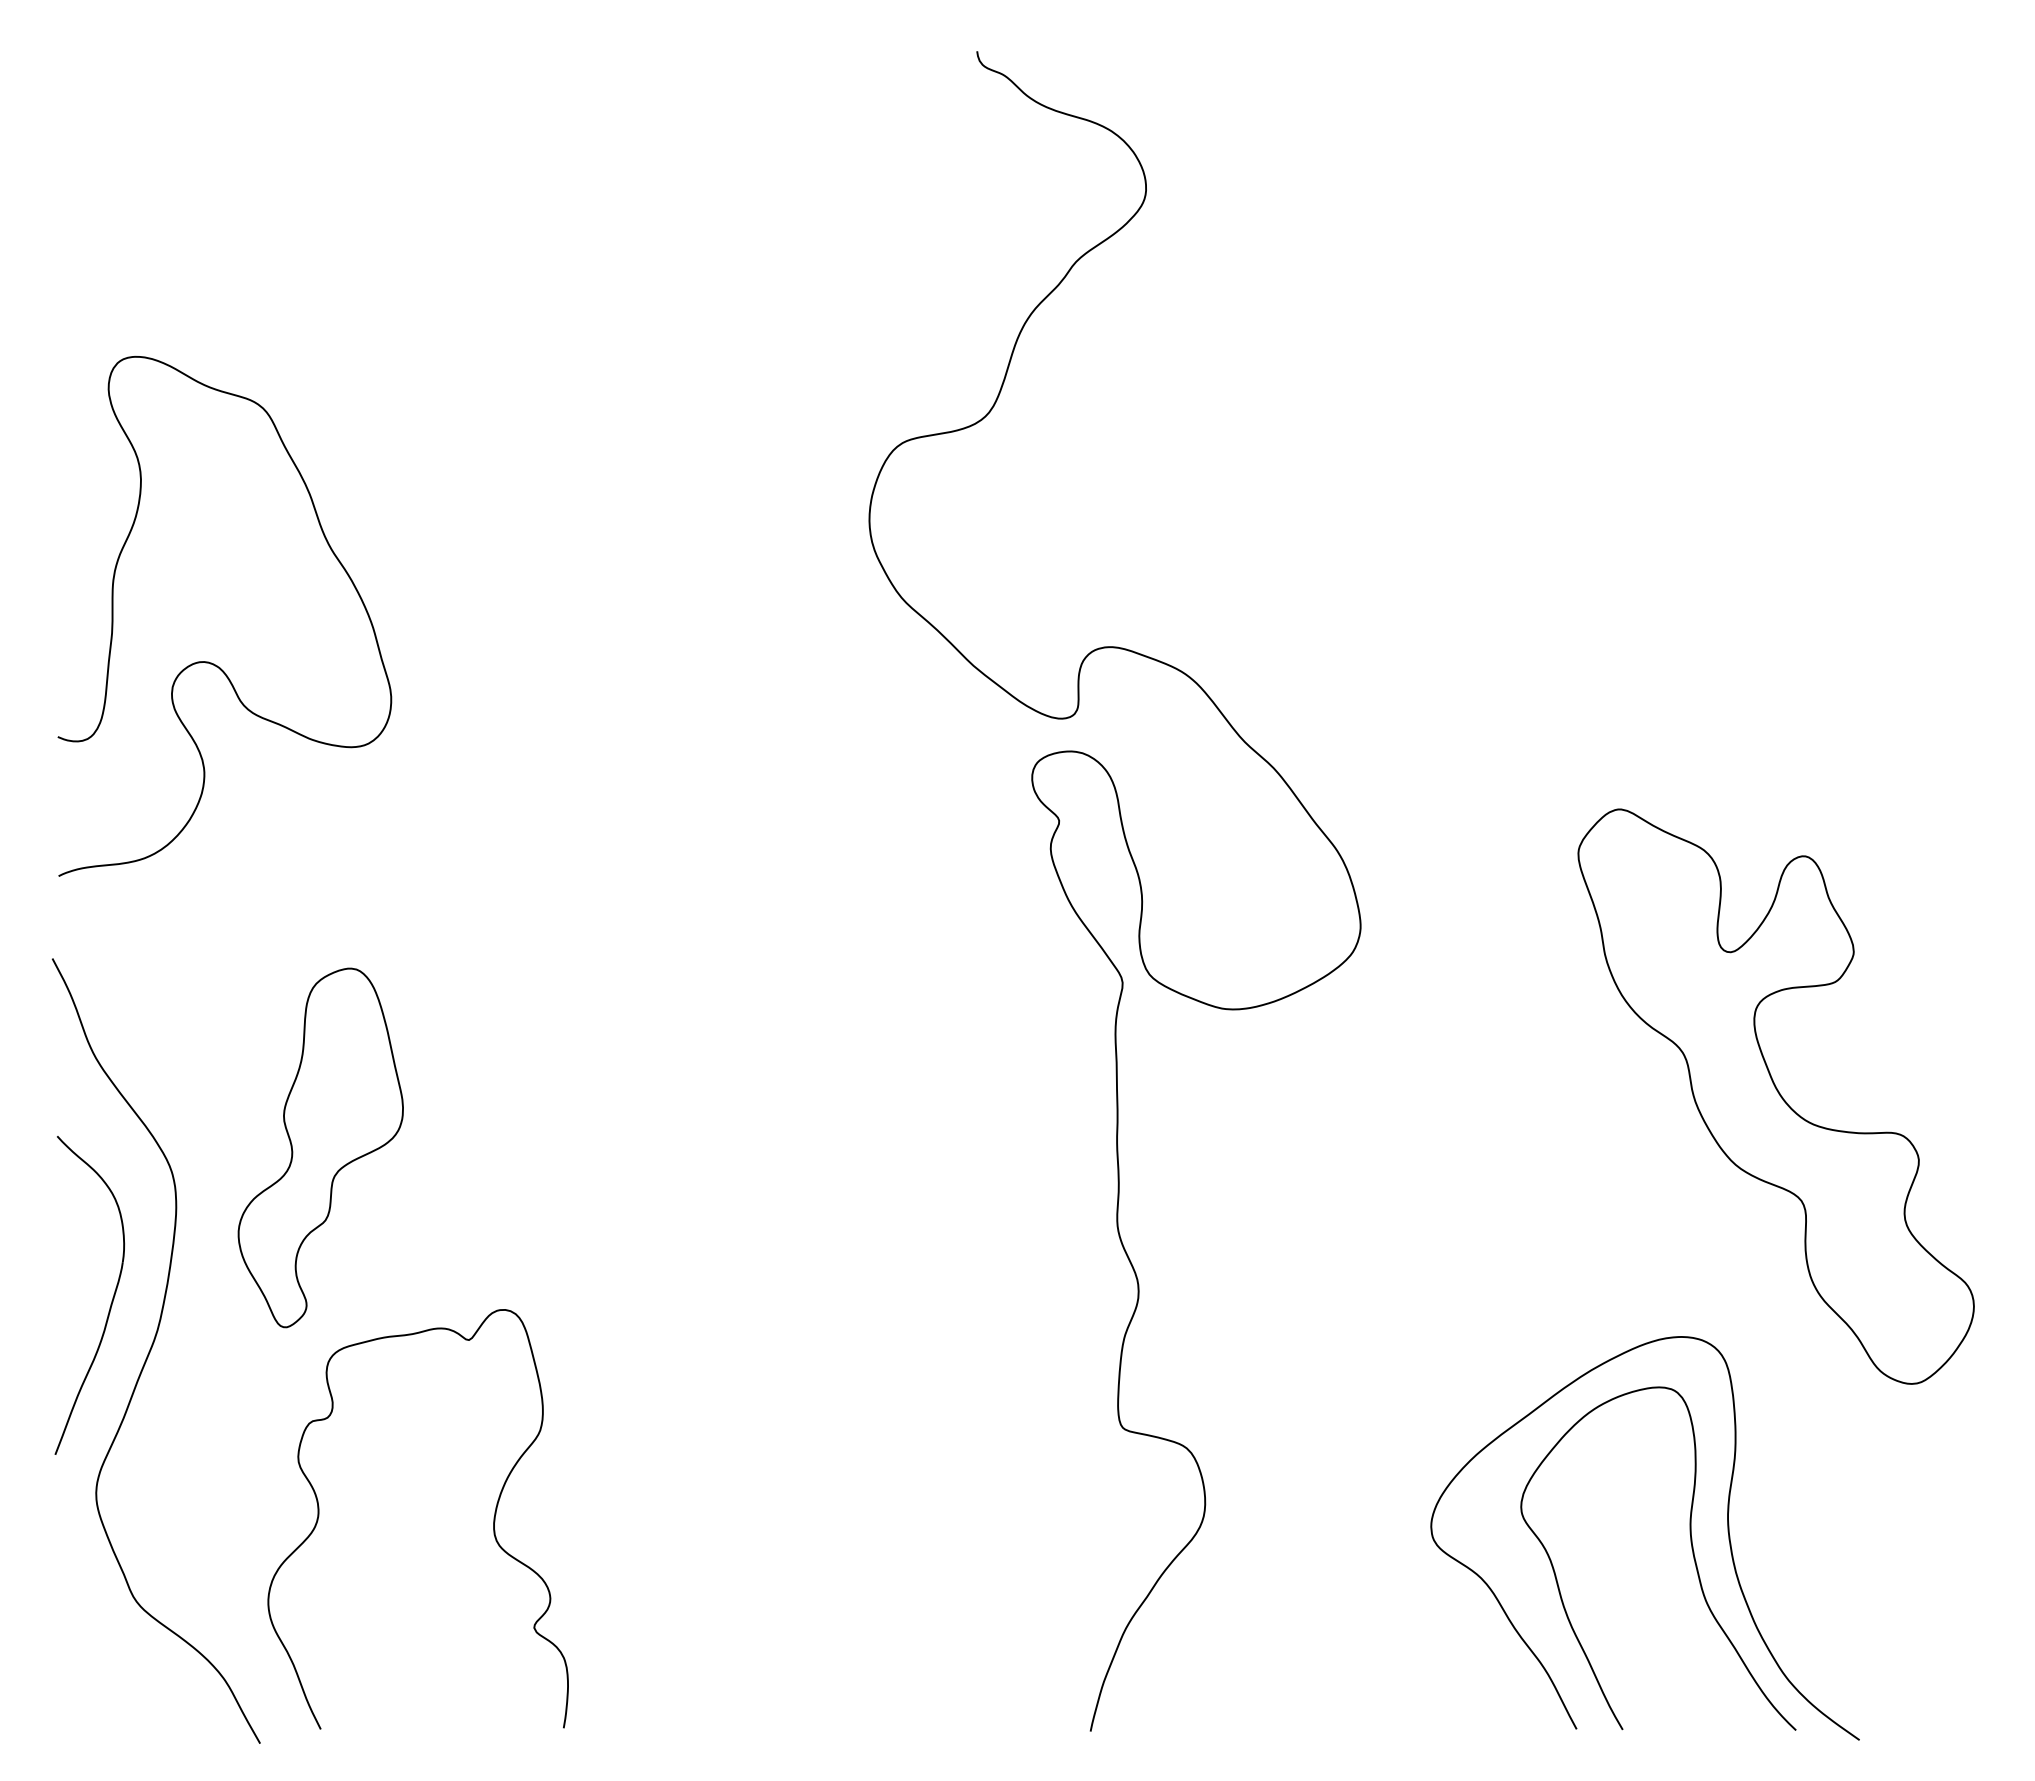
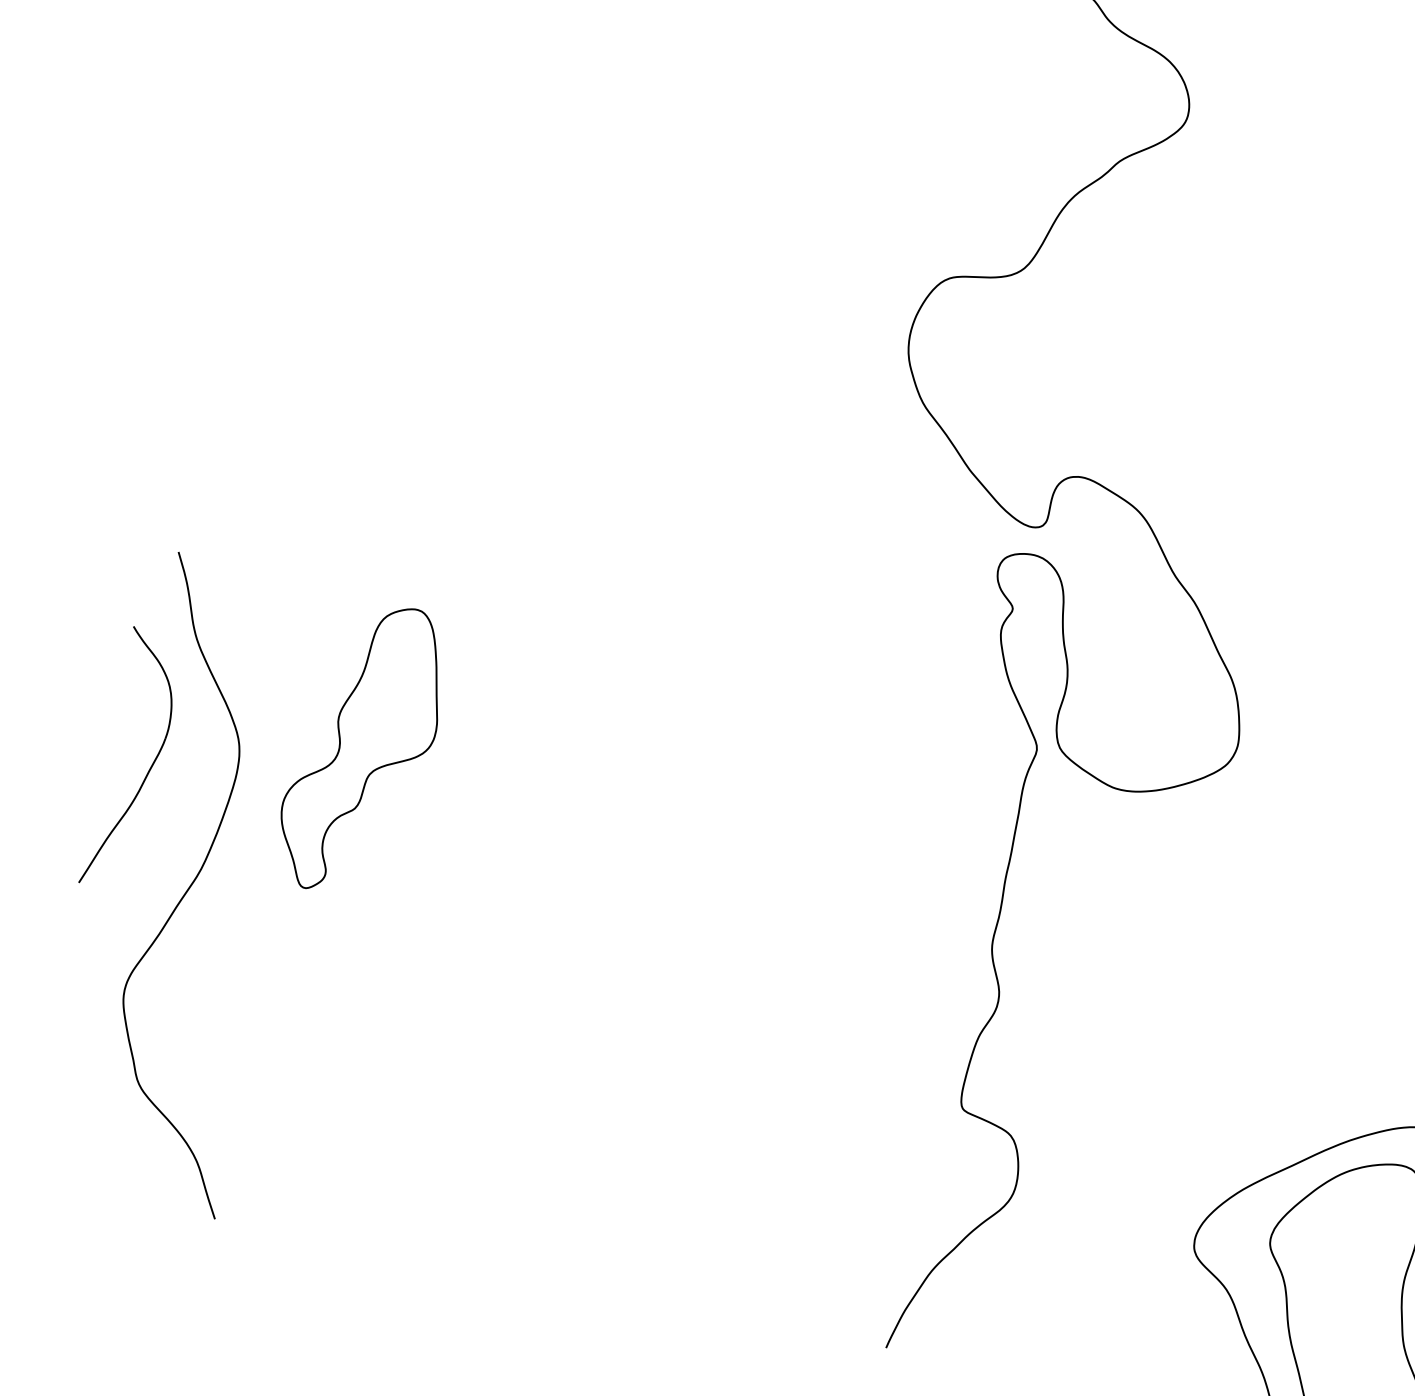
curve: (208, 661) -> (353, 338), removed
part: (111, 1300) -> (149, 767), moved
curve: (493, 1519) -> (440, 1077), removed

